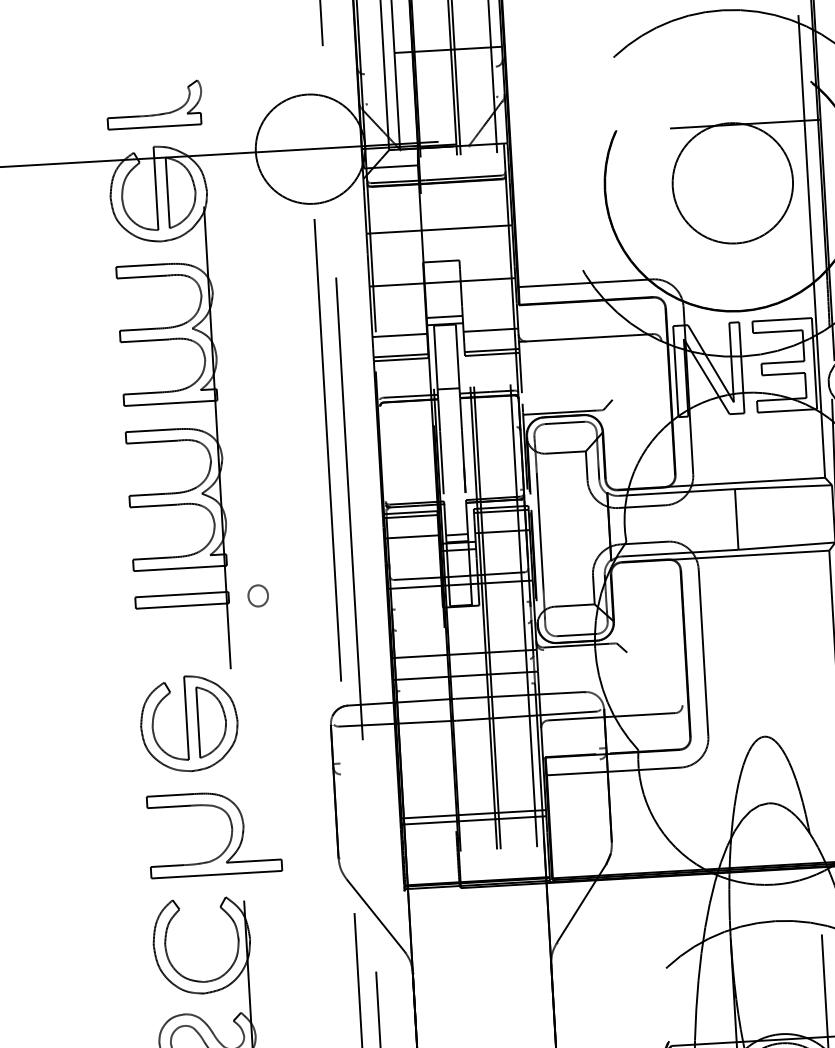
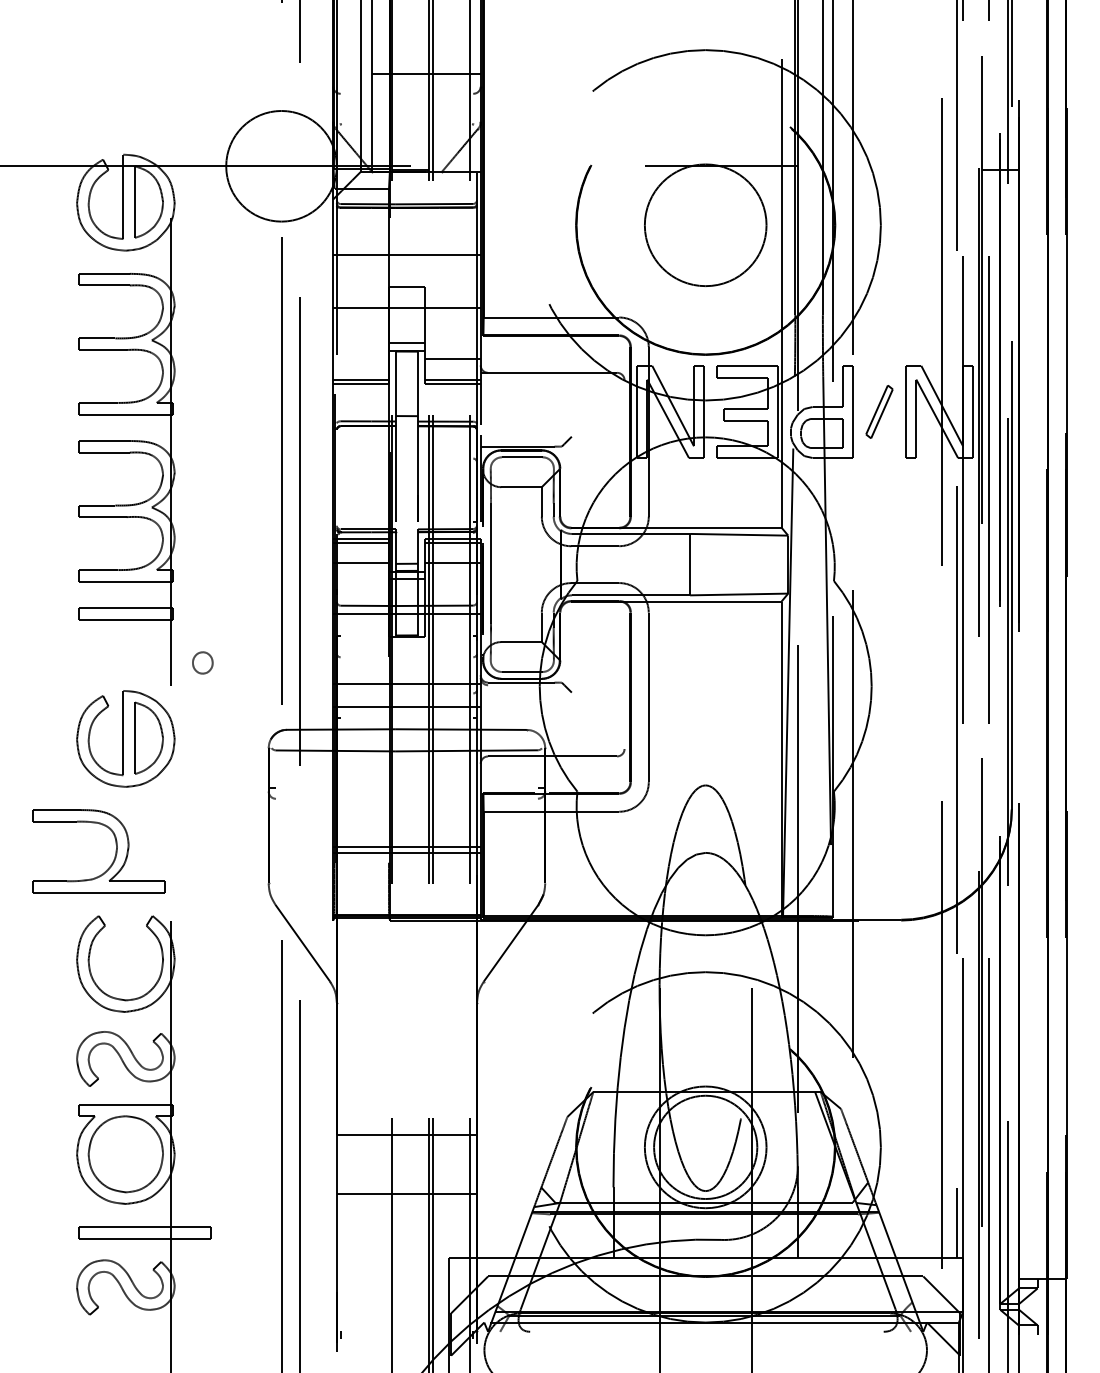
part: (156, 113) -> (128, 121), removed
line: (399, 335) -> (360, 359), removed
part: (257, 595) -> (202, 662), moved
part: (230, 837) -> (114, 856), moved

